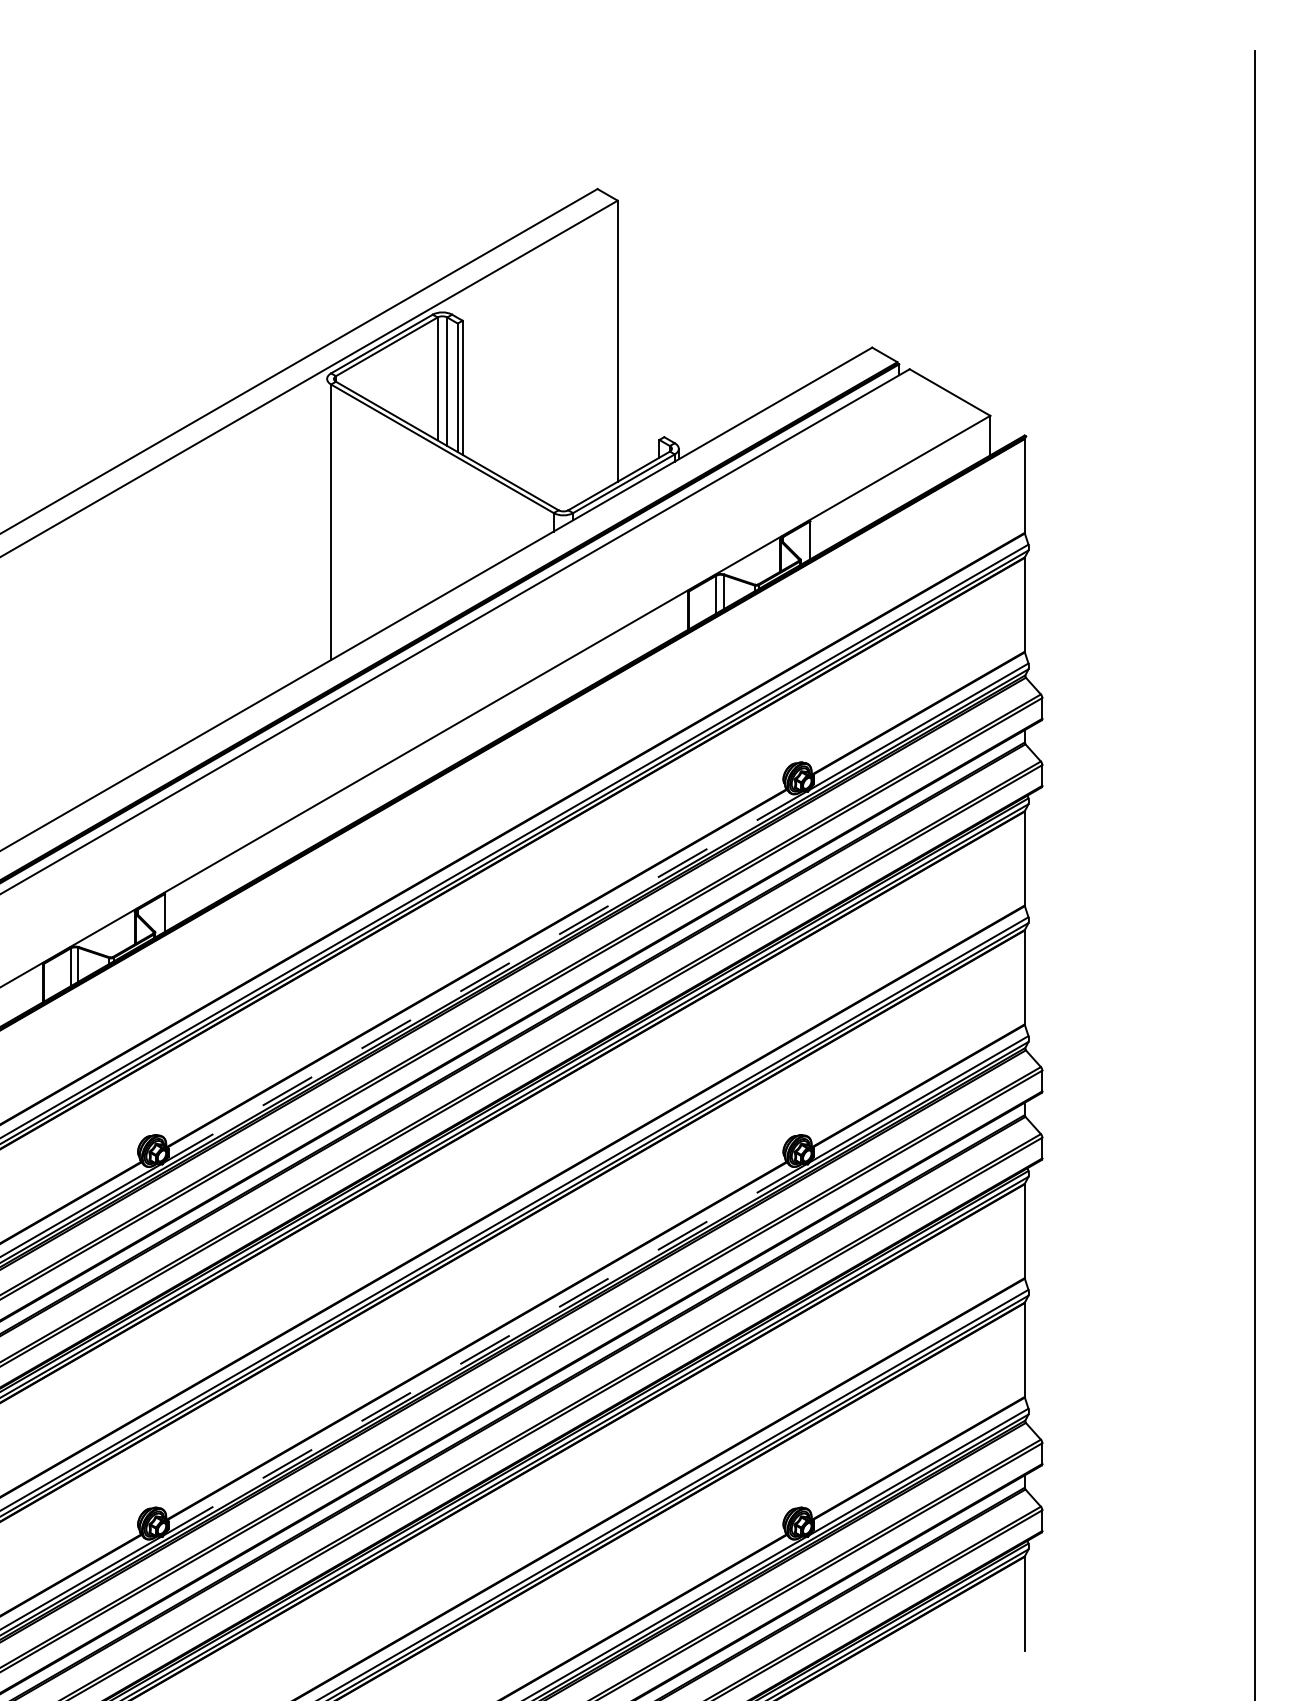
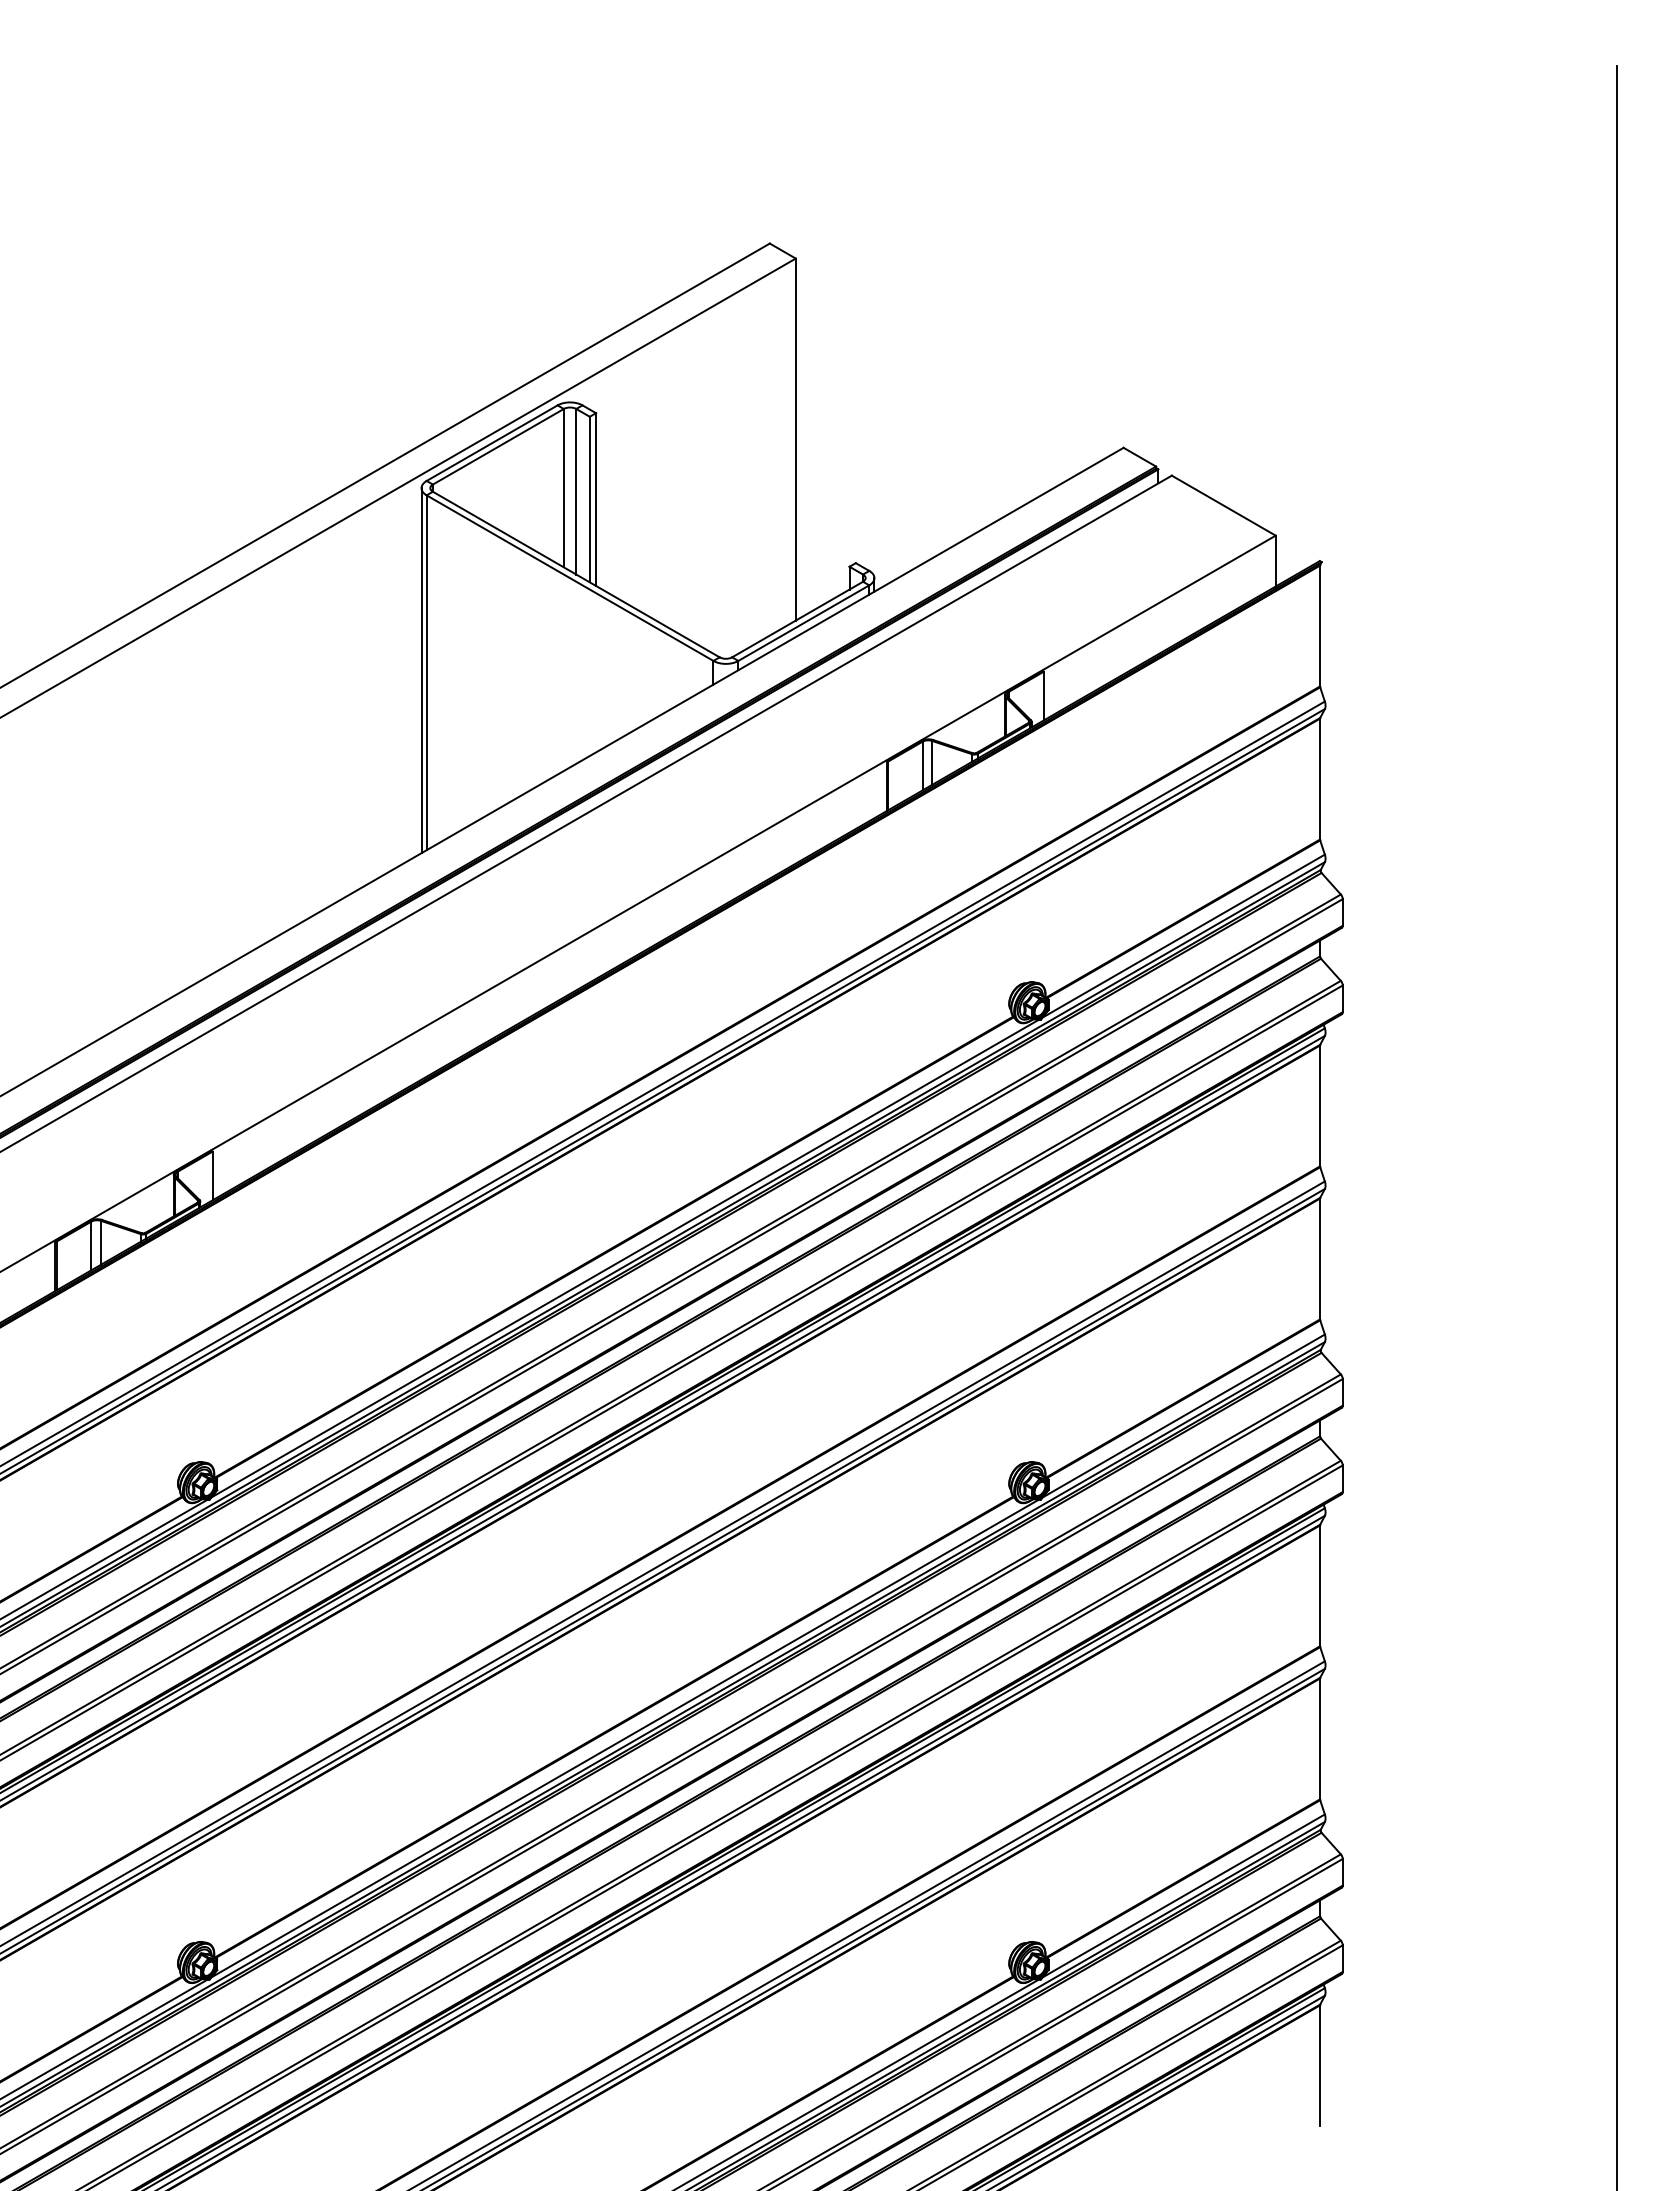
line: (327, 520) -> (421, 670), added
line: (485, 977) -> (625, 1258), dashed -> solid
line: (485, 1349) -> (625, 1738), dashed -> solid

